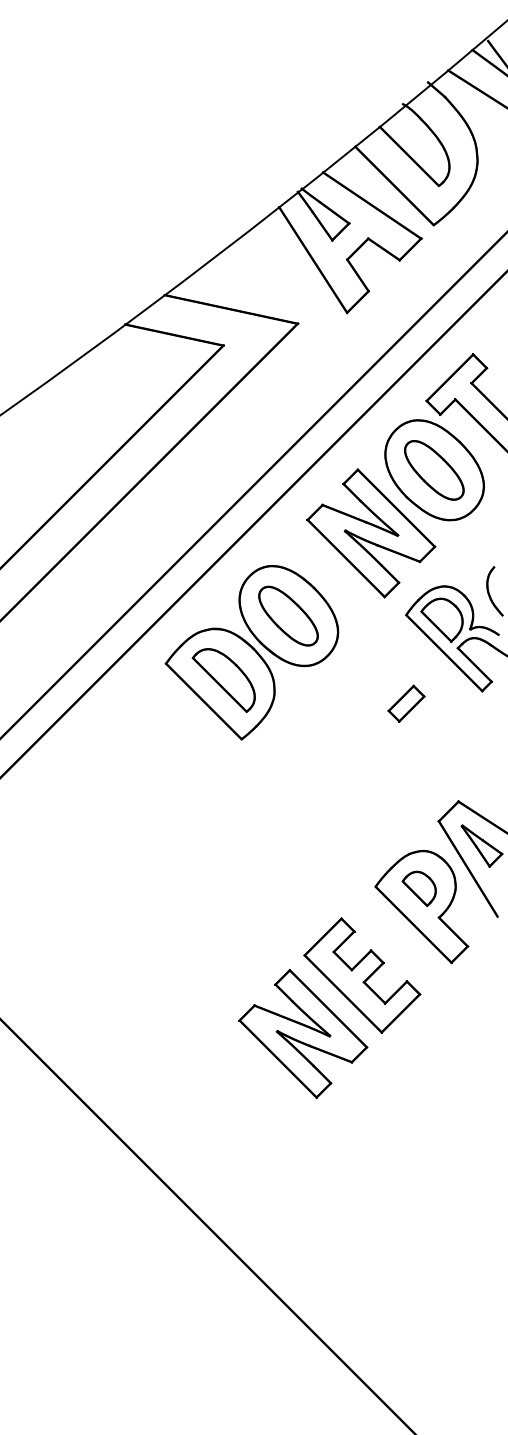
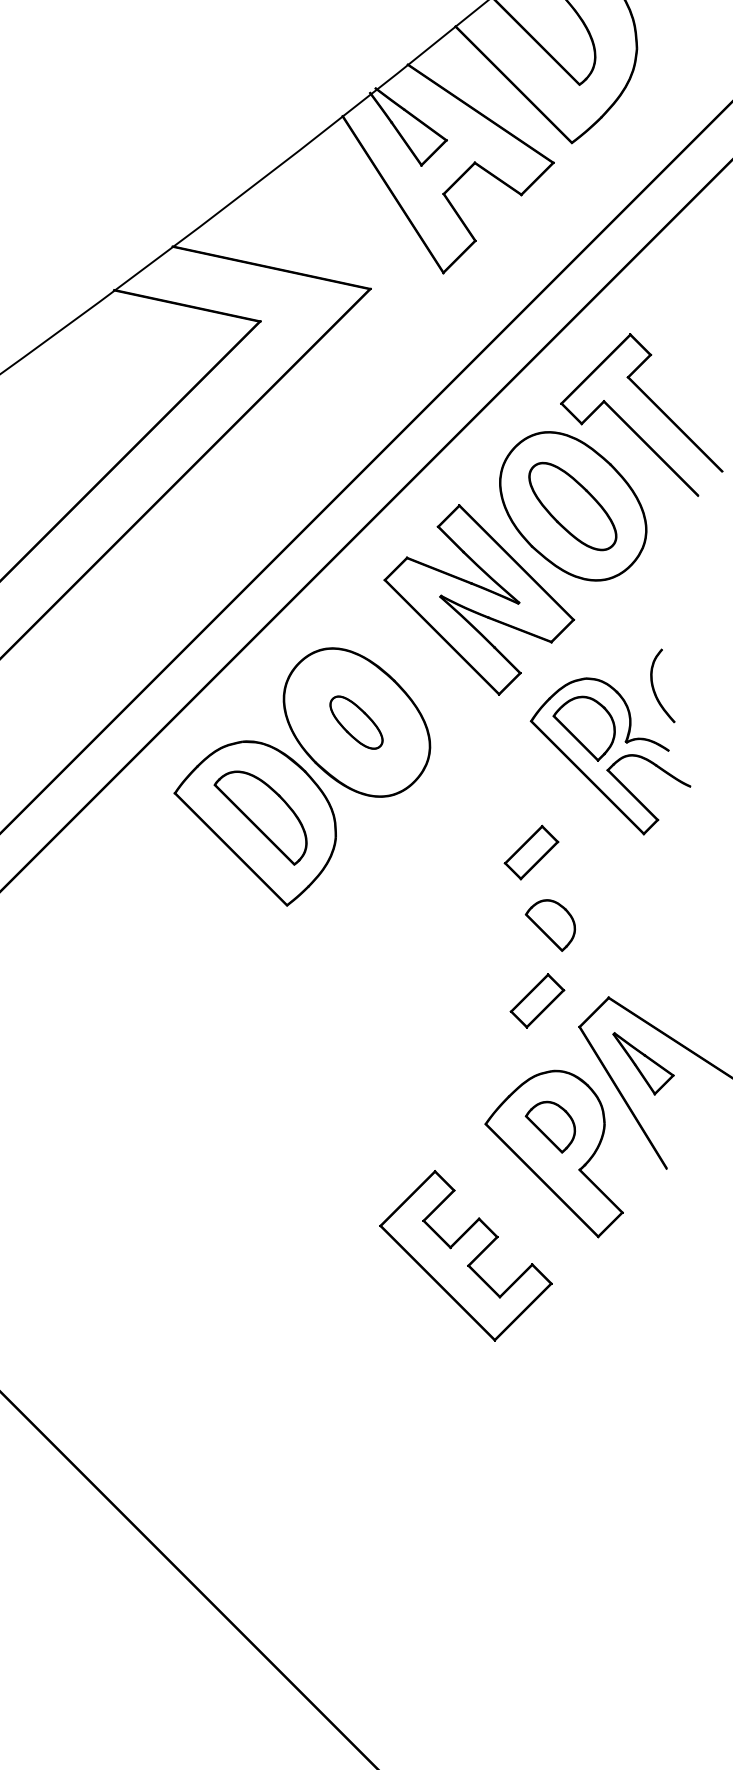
part: (288, 615) -> (356, 721), size x0.6
part: (418, 752) -> (549, 924), added
part: (410, 803) -> (537, 1000), added
part: (303, 1033) -> (378, 1341), removed

